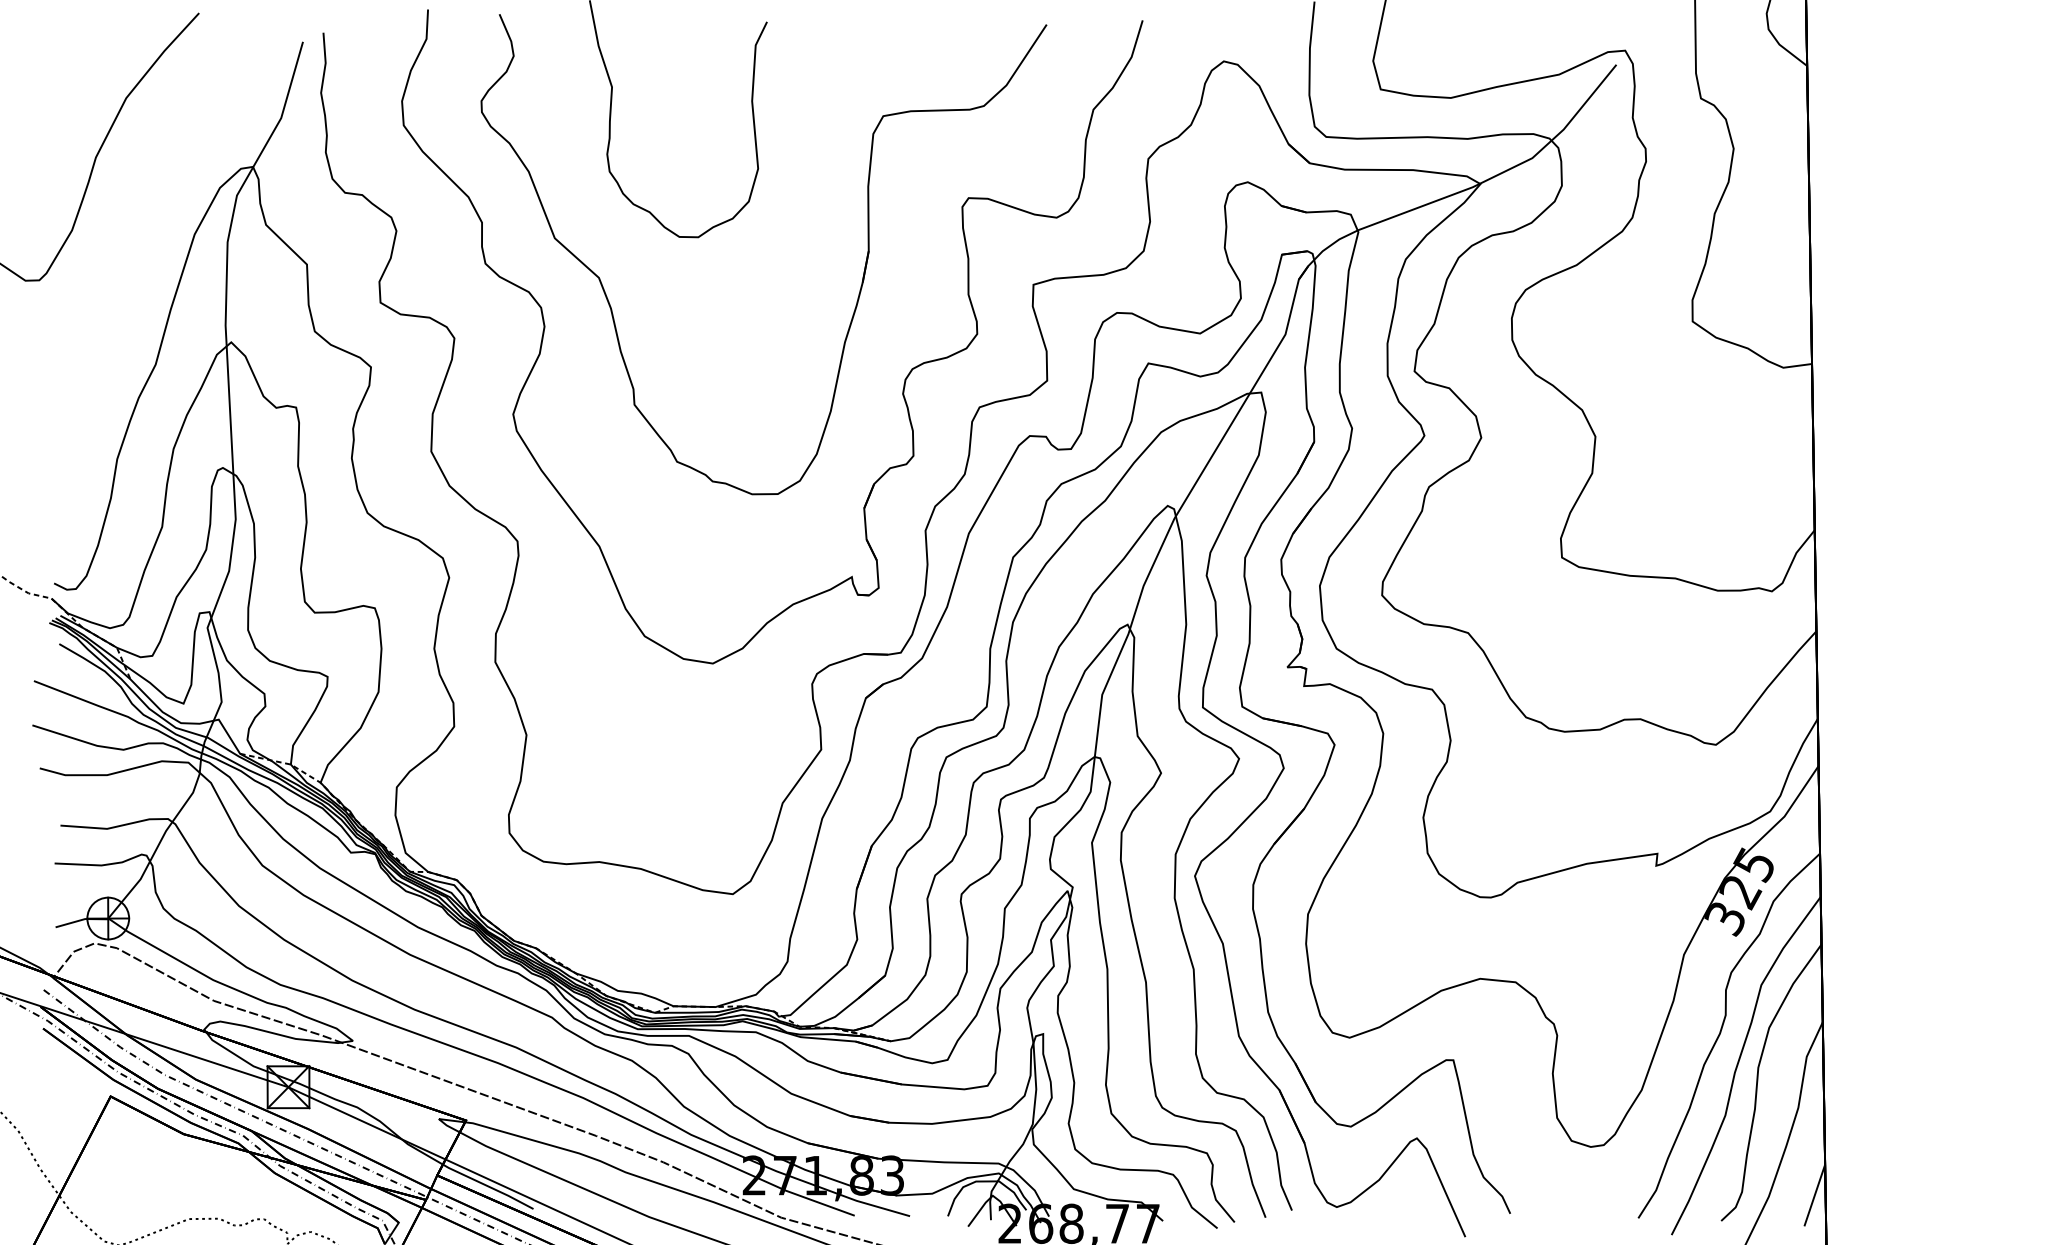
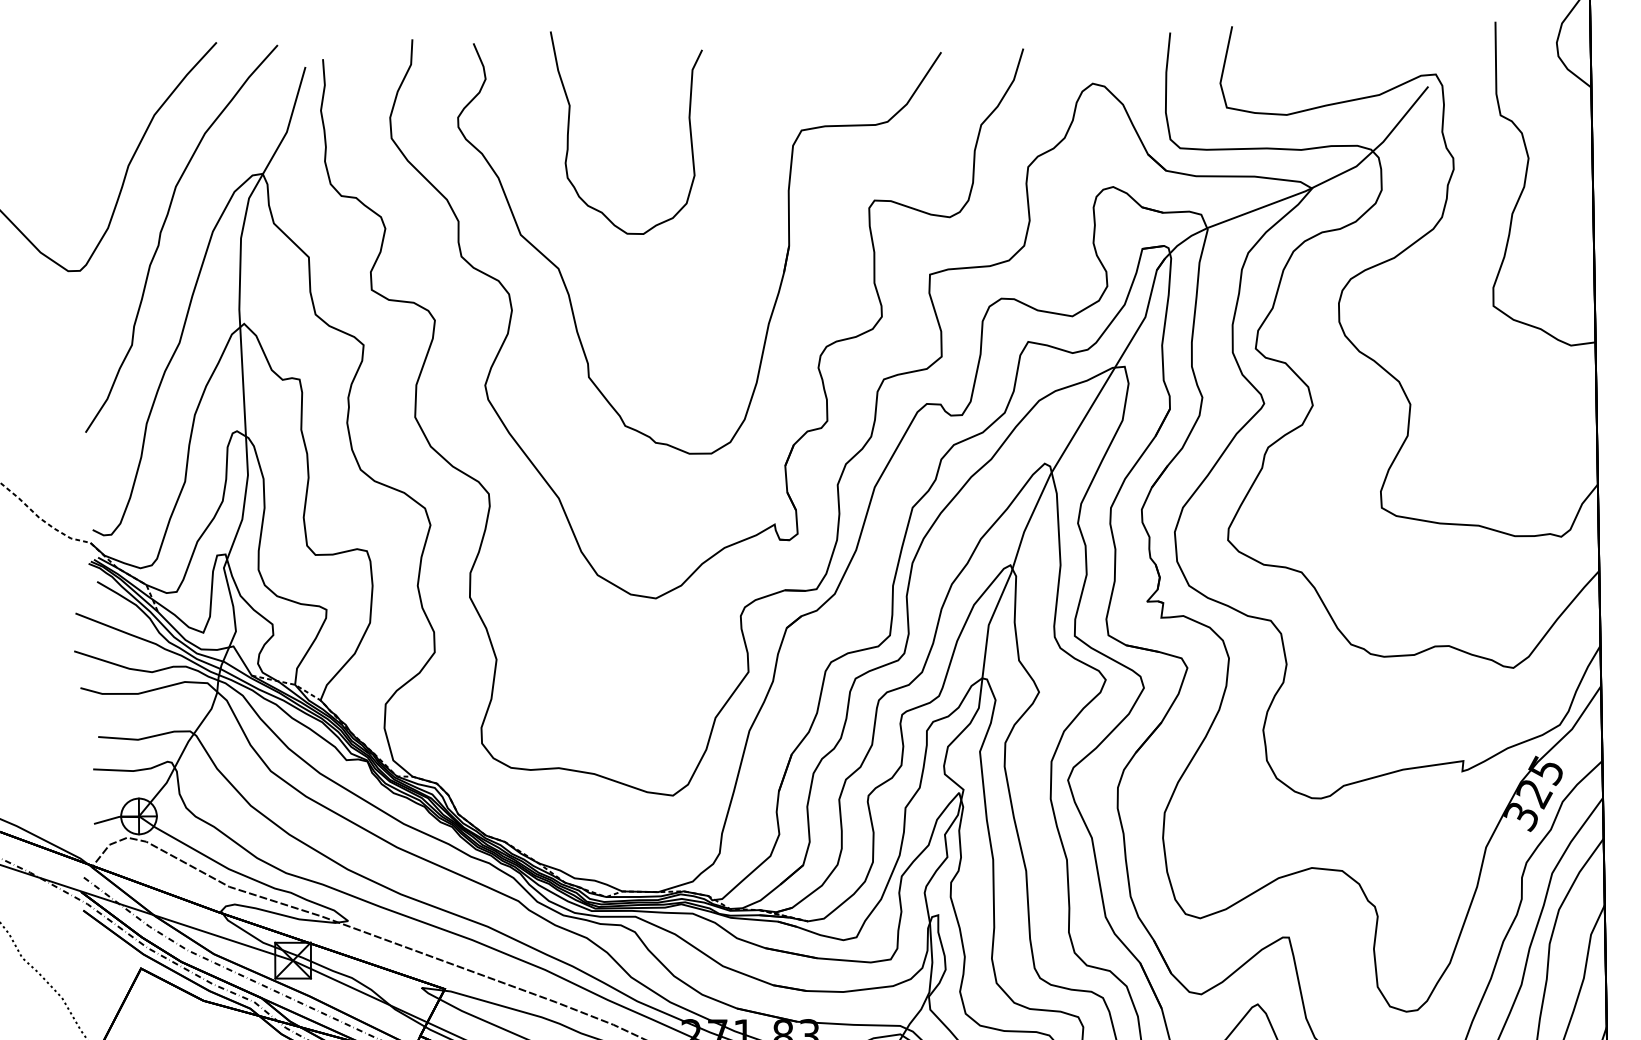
curve: (134, 237) -> (161, 234), added

